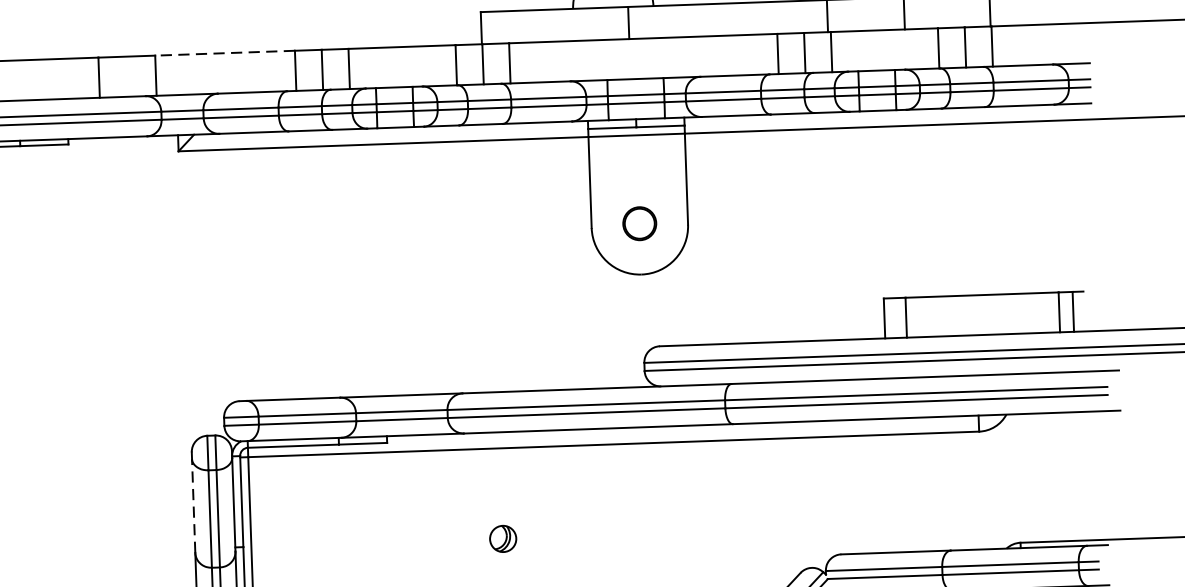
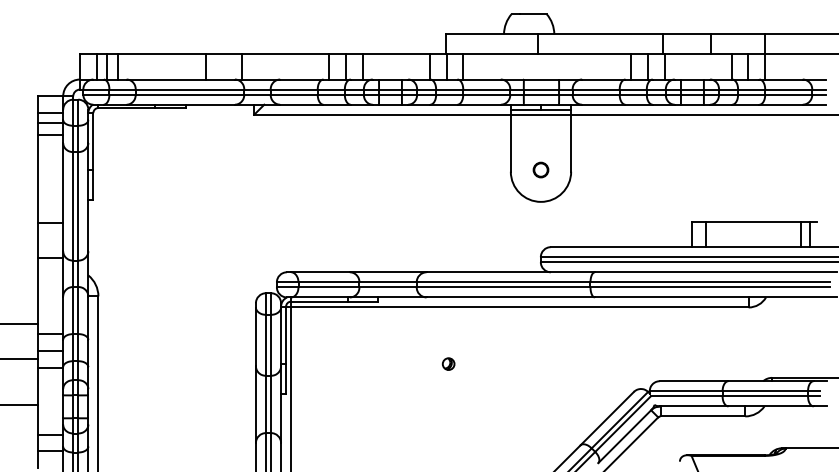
line: (225, 53) -> (285, 54), dashed -> solid
part: (638, 222) -> (540, 169), size x0.71
line: (192, 505) -> (255, 336), dashed -> solid
part: (502, 537) -> (448, 363), size x0.71

